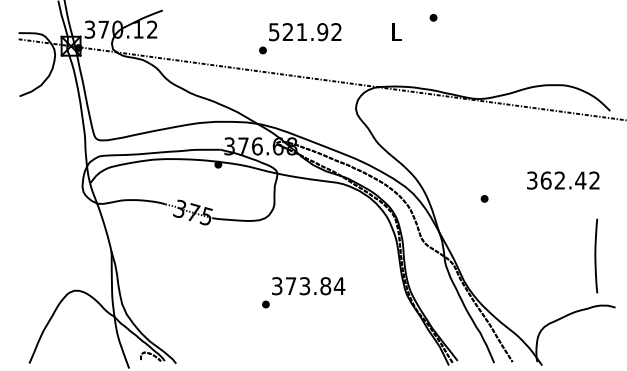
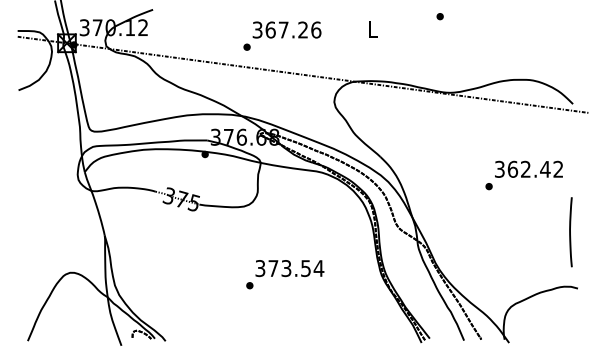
part: (432, 17) -> (439, 16), moved
text: (306, 31) -> (287, 29), 521.92 -> 367.26
part: (483, 198) -> (488, 186), moved
line: (595, 256) -> (570, 232), moved
text: (326, 286) -> (306, 268), 373.84 -> 373.54

